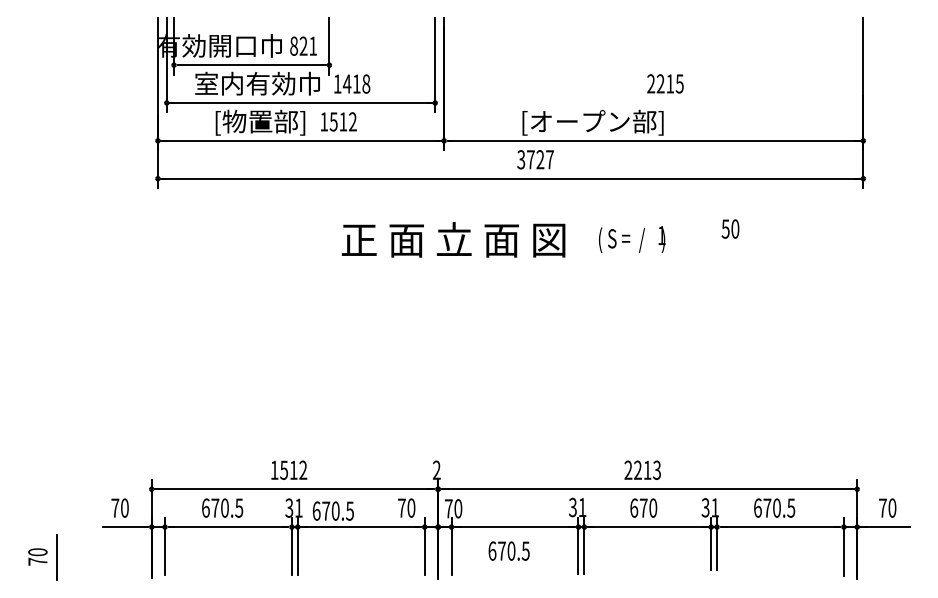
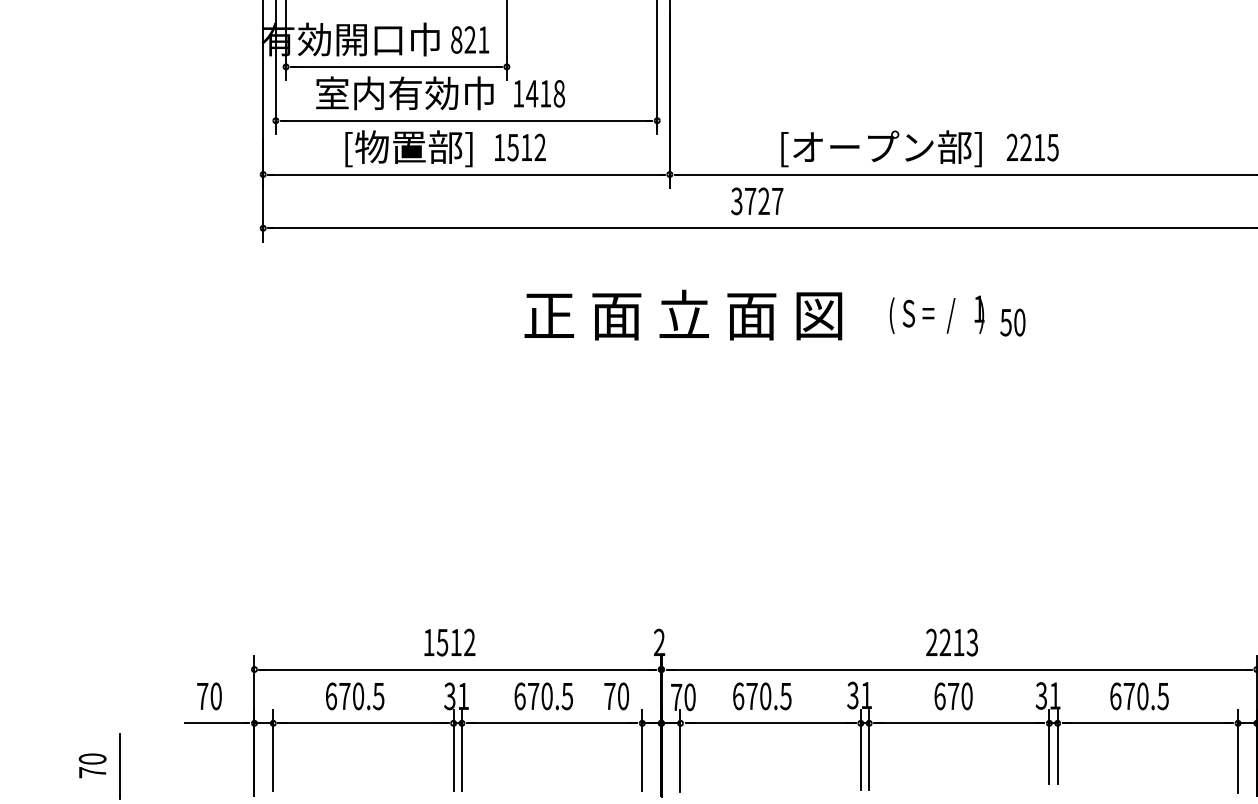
text: (665, 83) -> (1032, 146), moved
text: (535, 159) -> (757, 200), moved
text: (730, 228) -> (1012, 321), moved
text: (332, 510) -> (542, 695), moved
text: (508, 550) -> (761, 695), moved

